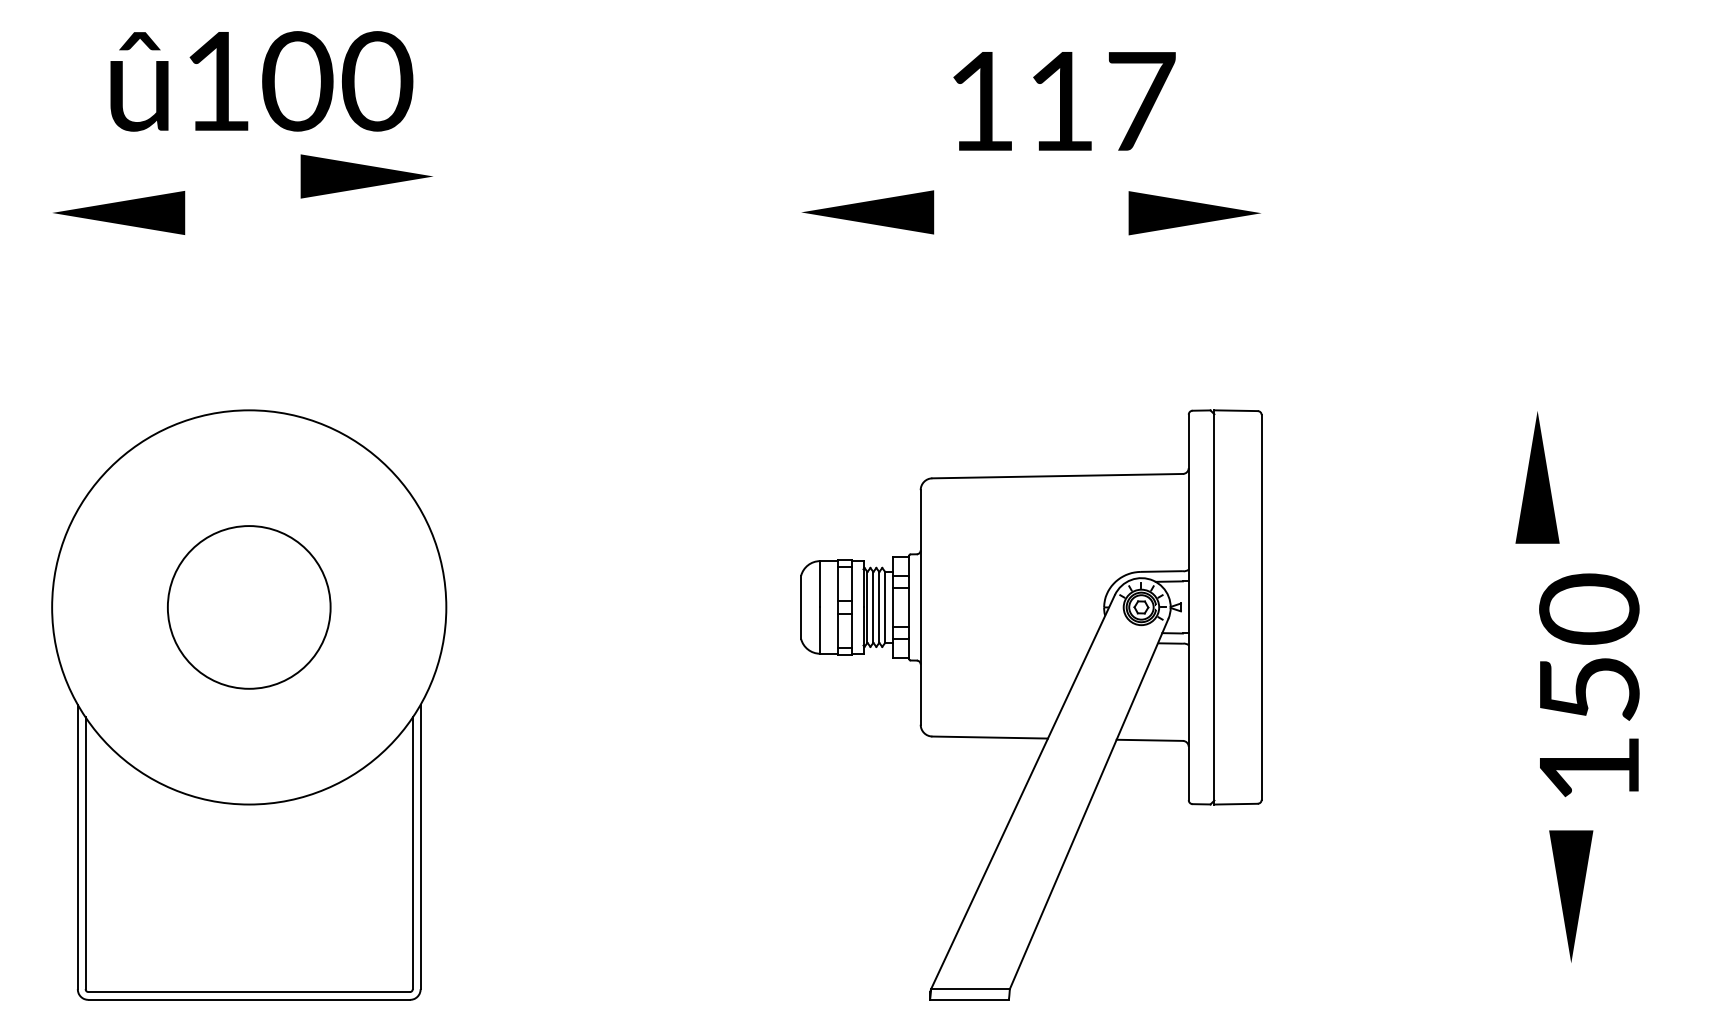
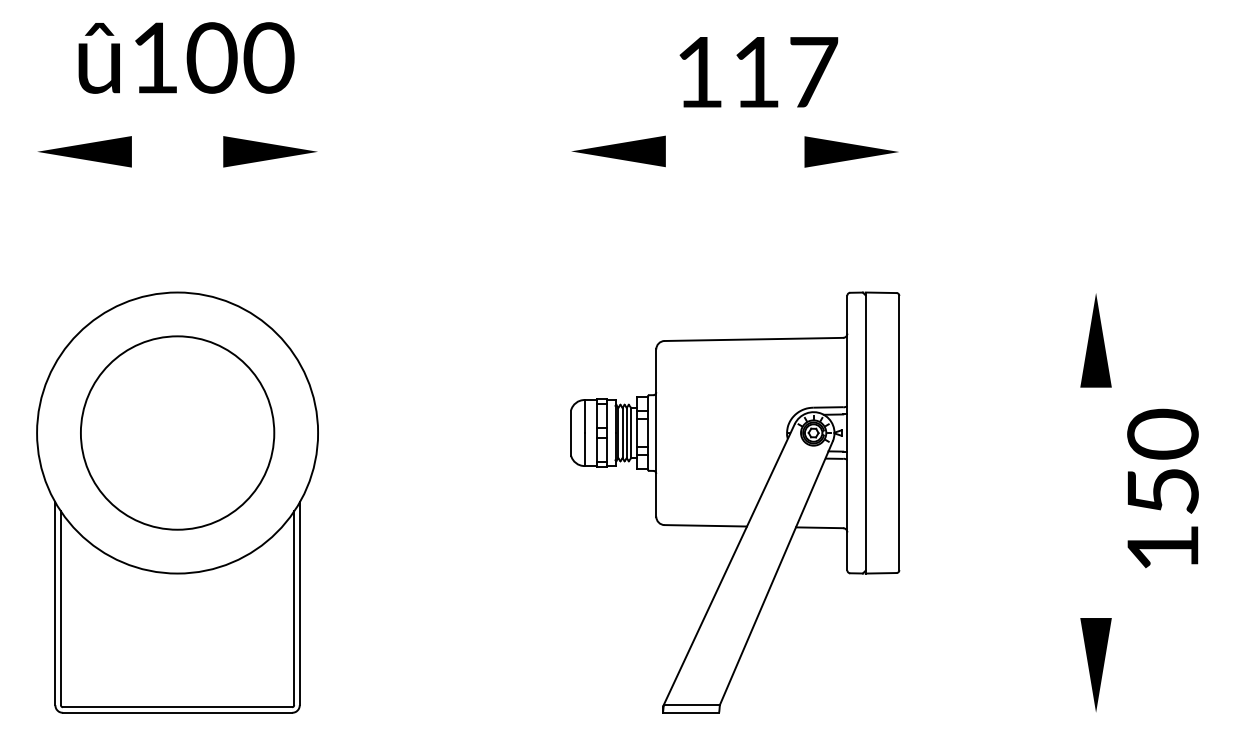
part: (366, 176) -> (270, 151), moved
circle: (249, 606) -> (177, 432), size x1.67
text: (1588, 685) -> (1162, 488), moved
part: (1570, 897) -> (1095, 665), moved

